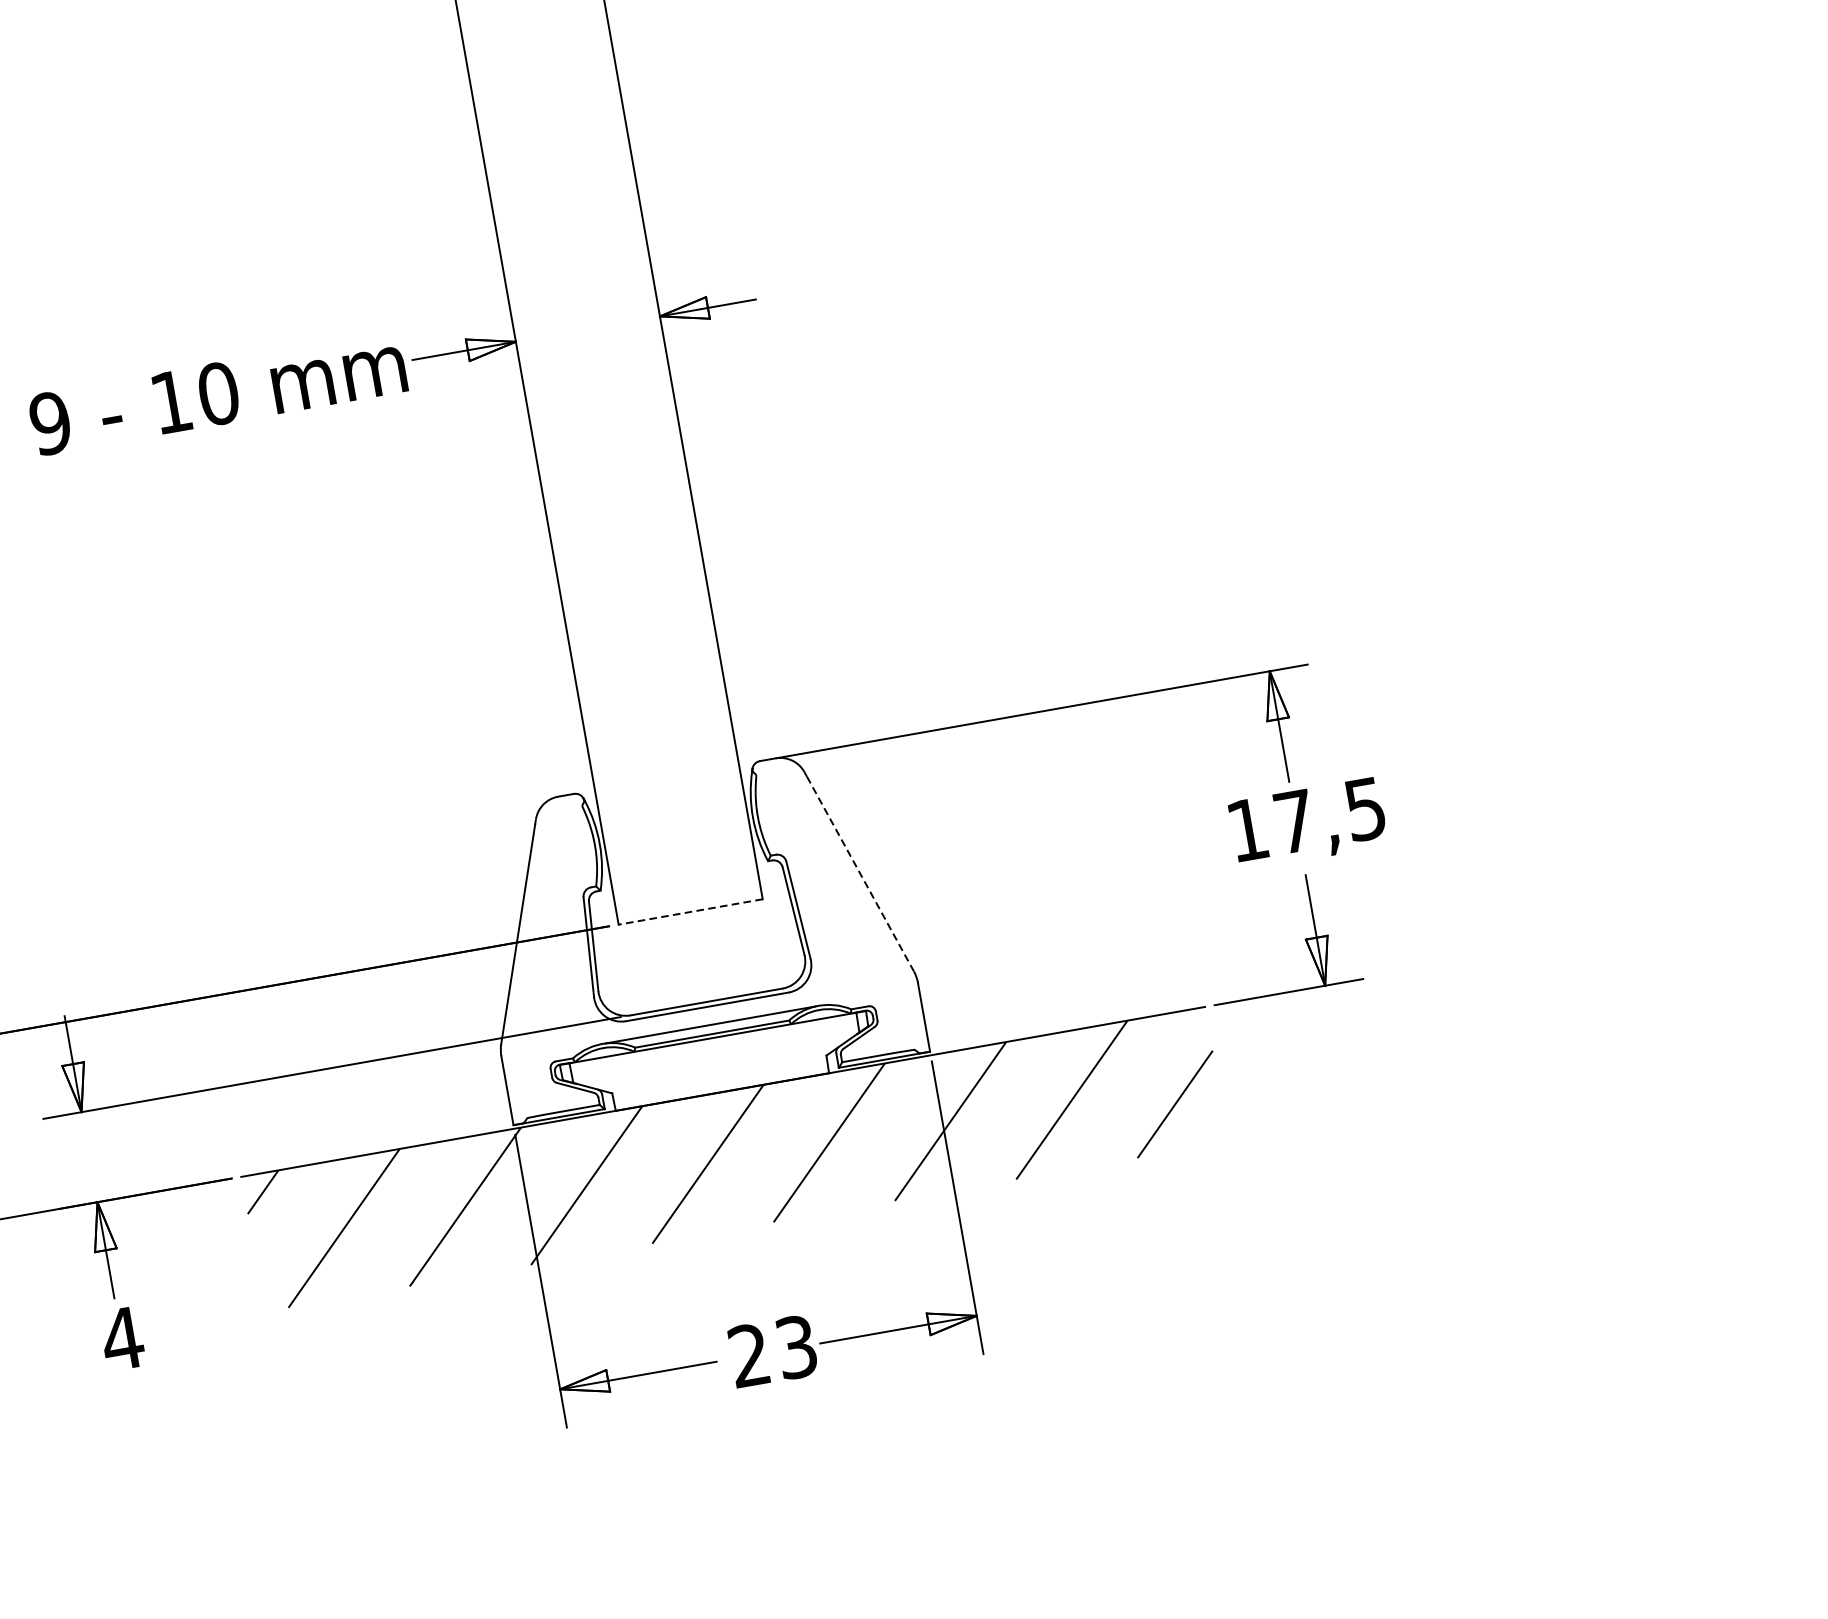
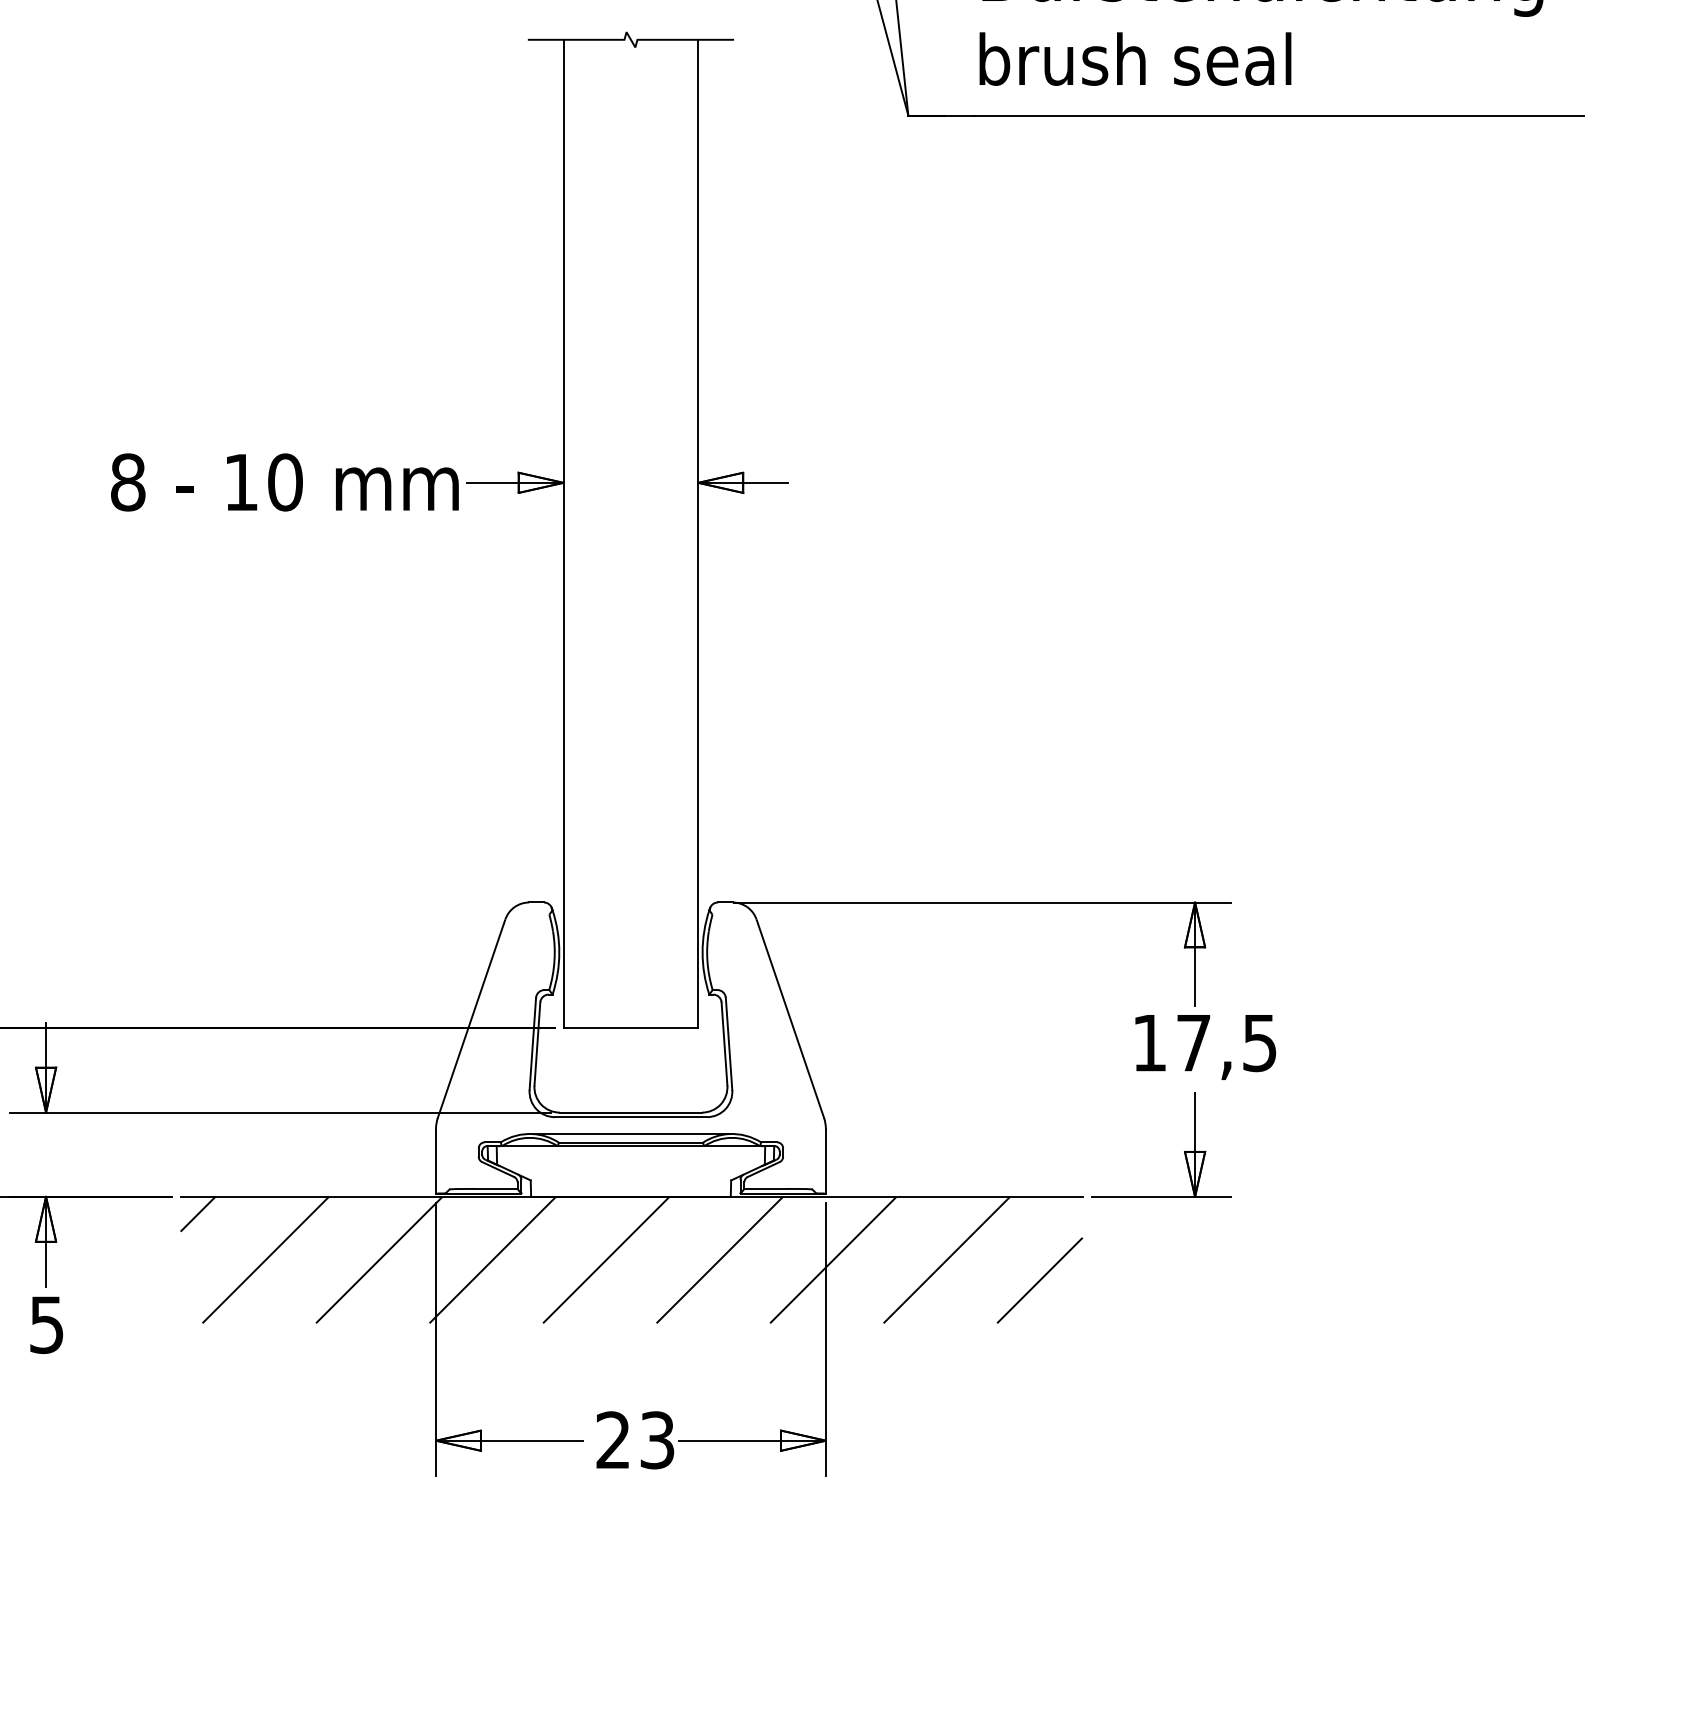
text: (49, 423) -> (127, 482), 9 -> 8
line: (860, 874) -> (791, 1021), dashed -> solid
line: (690, 912) -> (630, 1028), dashed -> solid
text: (122, 1339) -> (46, 1325), 4 -> 5

